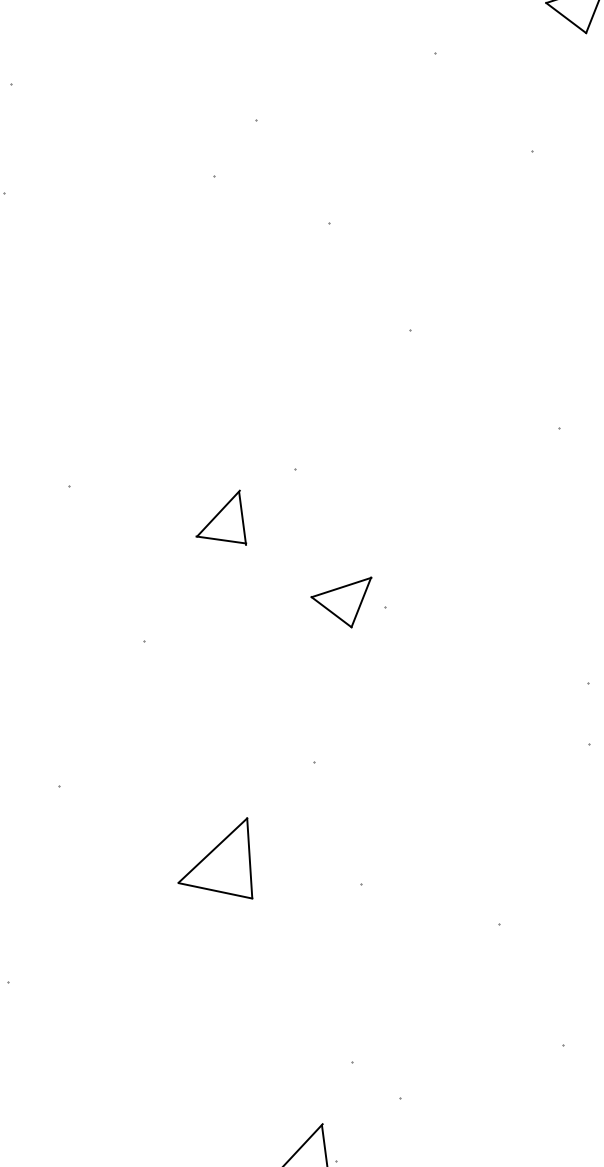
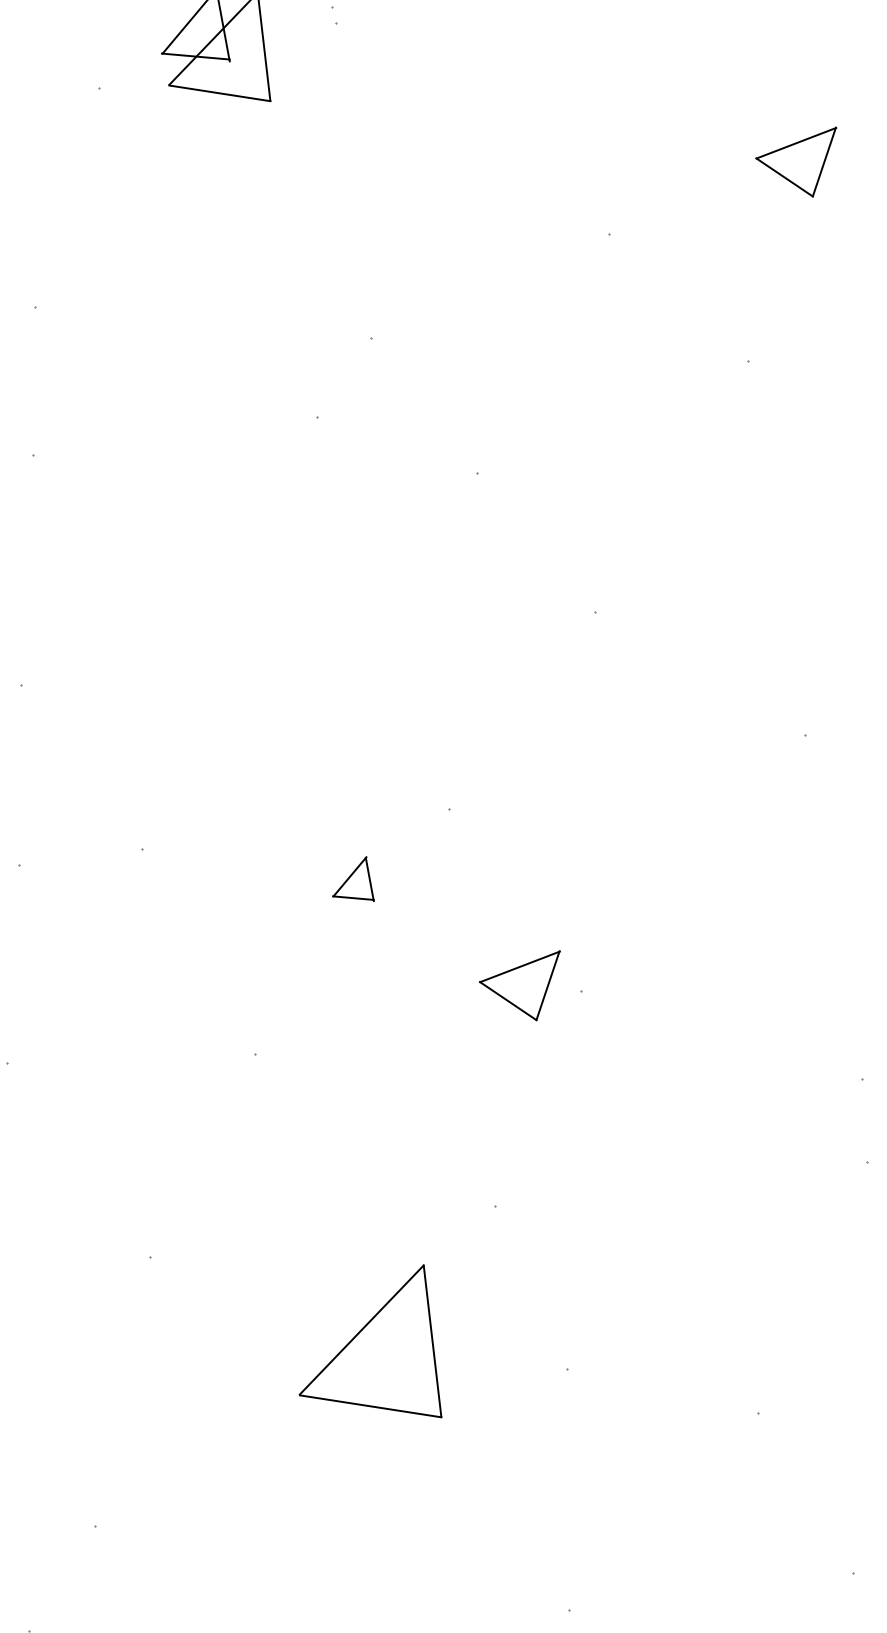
part: (222, 516) -> (353, 878), size x0.6
part: (216, 856) -> (369, 1341), size x1.4

